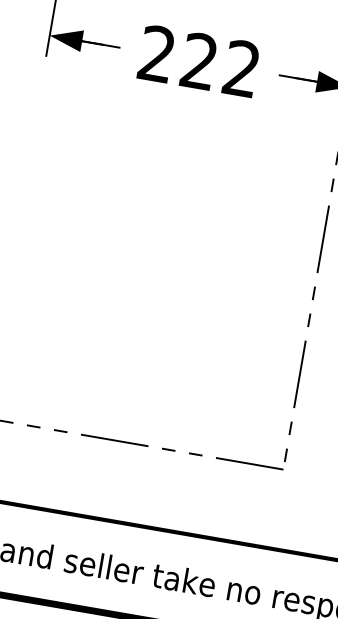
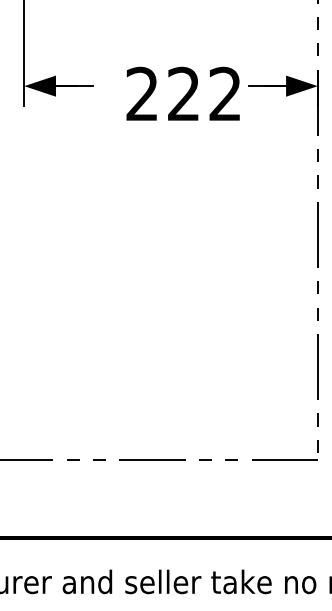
text: (198, 60) -> (182, 93), moved

